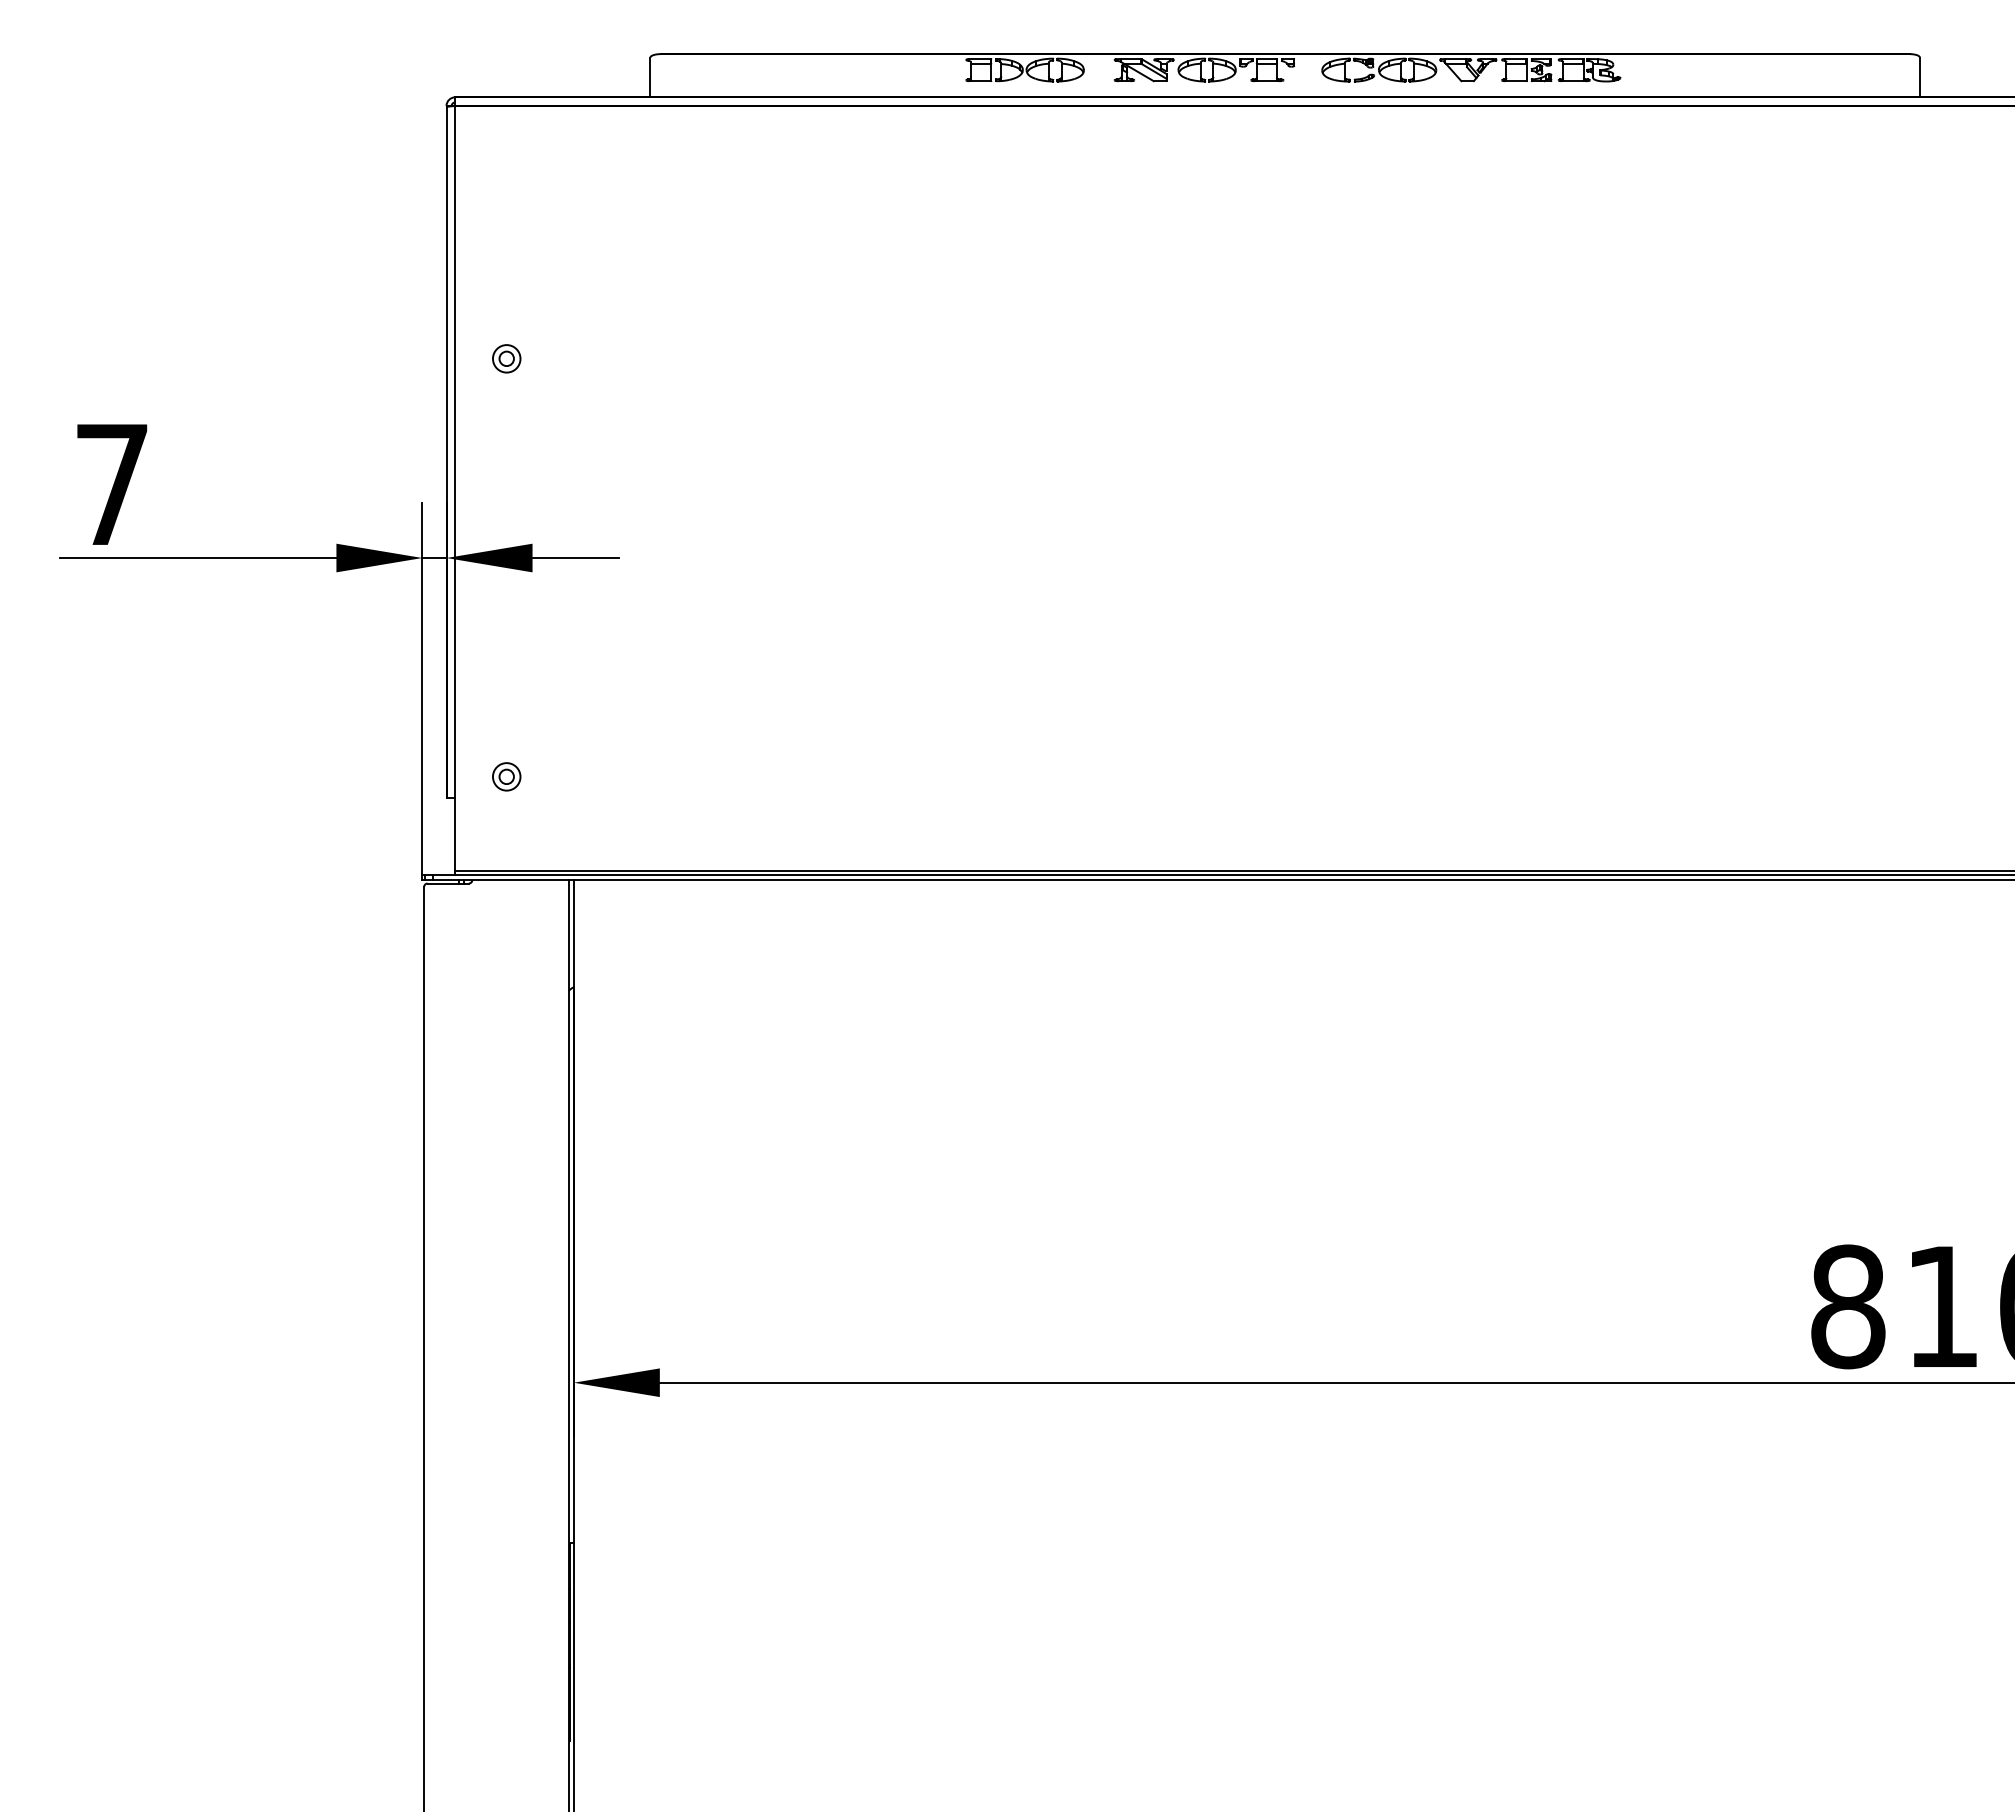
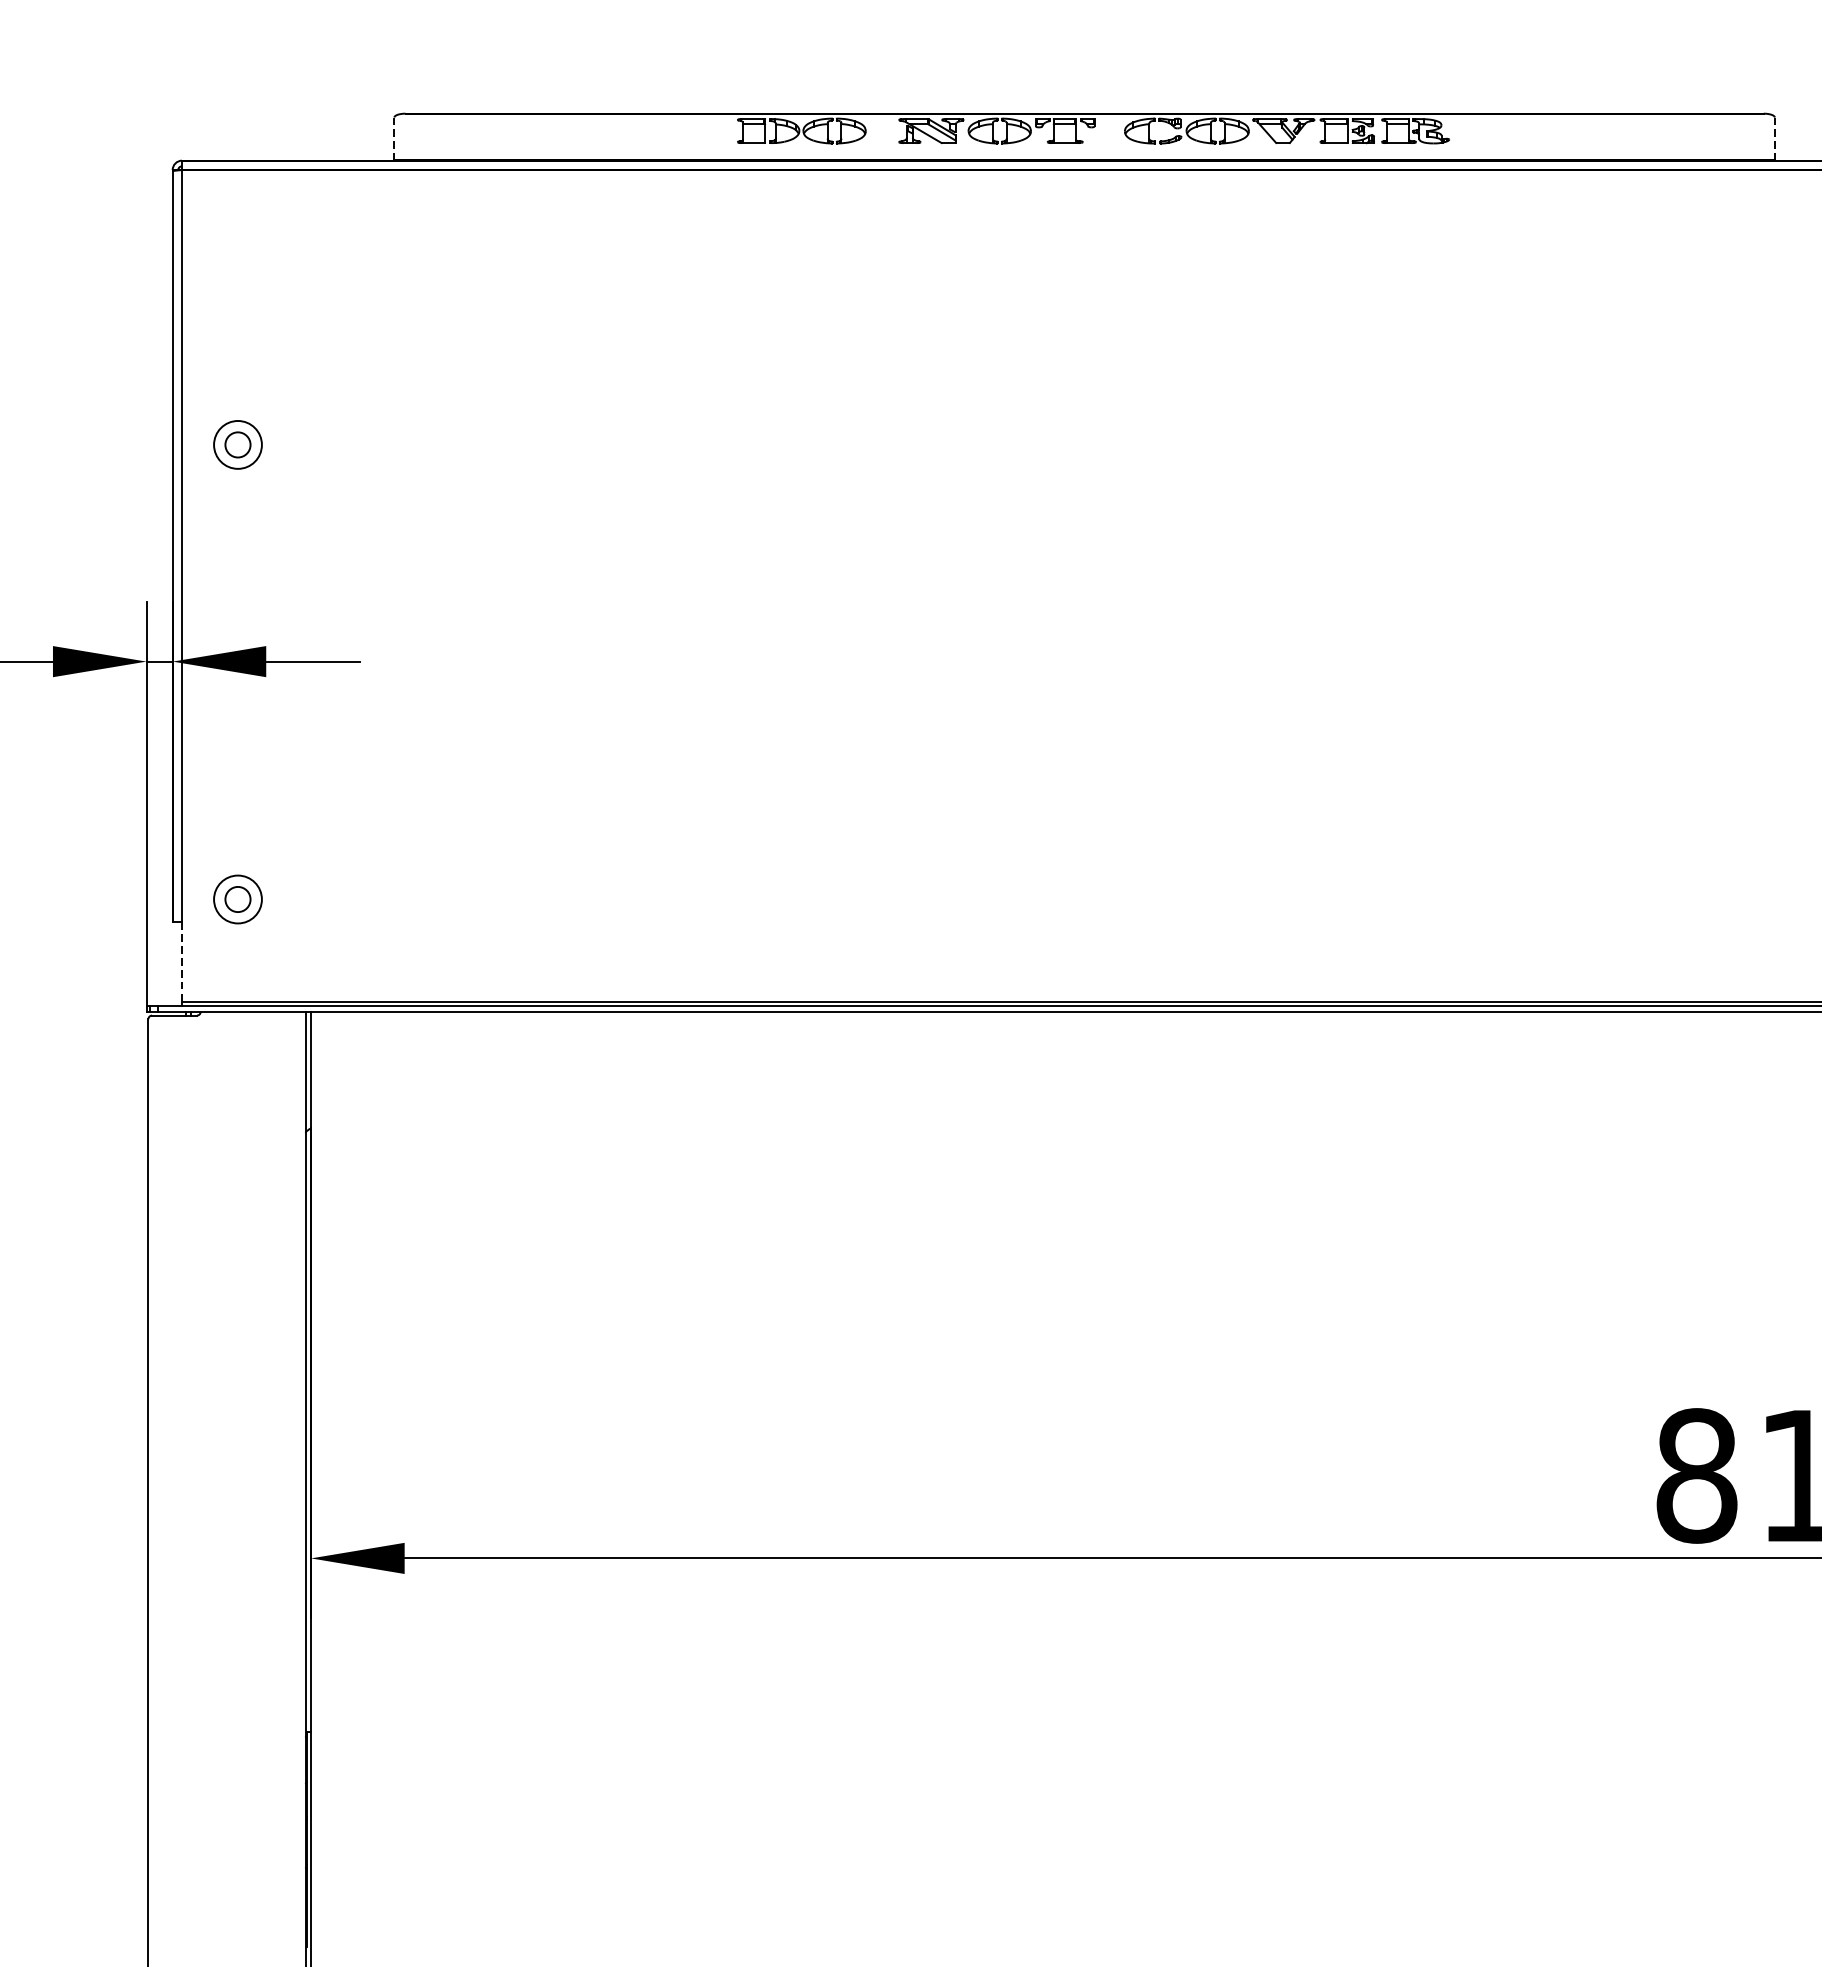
line: (650, 77) -> (394, 139), solid -> dashed
line: (1919, 77) -> (1774, 139), solid -> dashed
part: (506, 358) -> (237, 444), size x1.6
part: (506, 776) -> (237, 899), size x1.6
line: (455, 834) -> (182, 962), solid -> dashed

